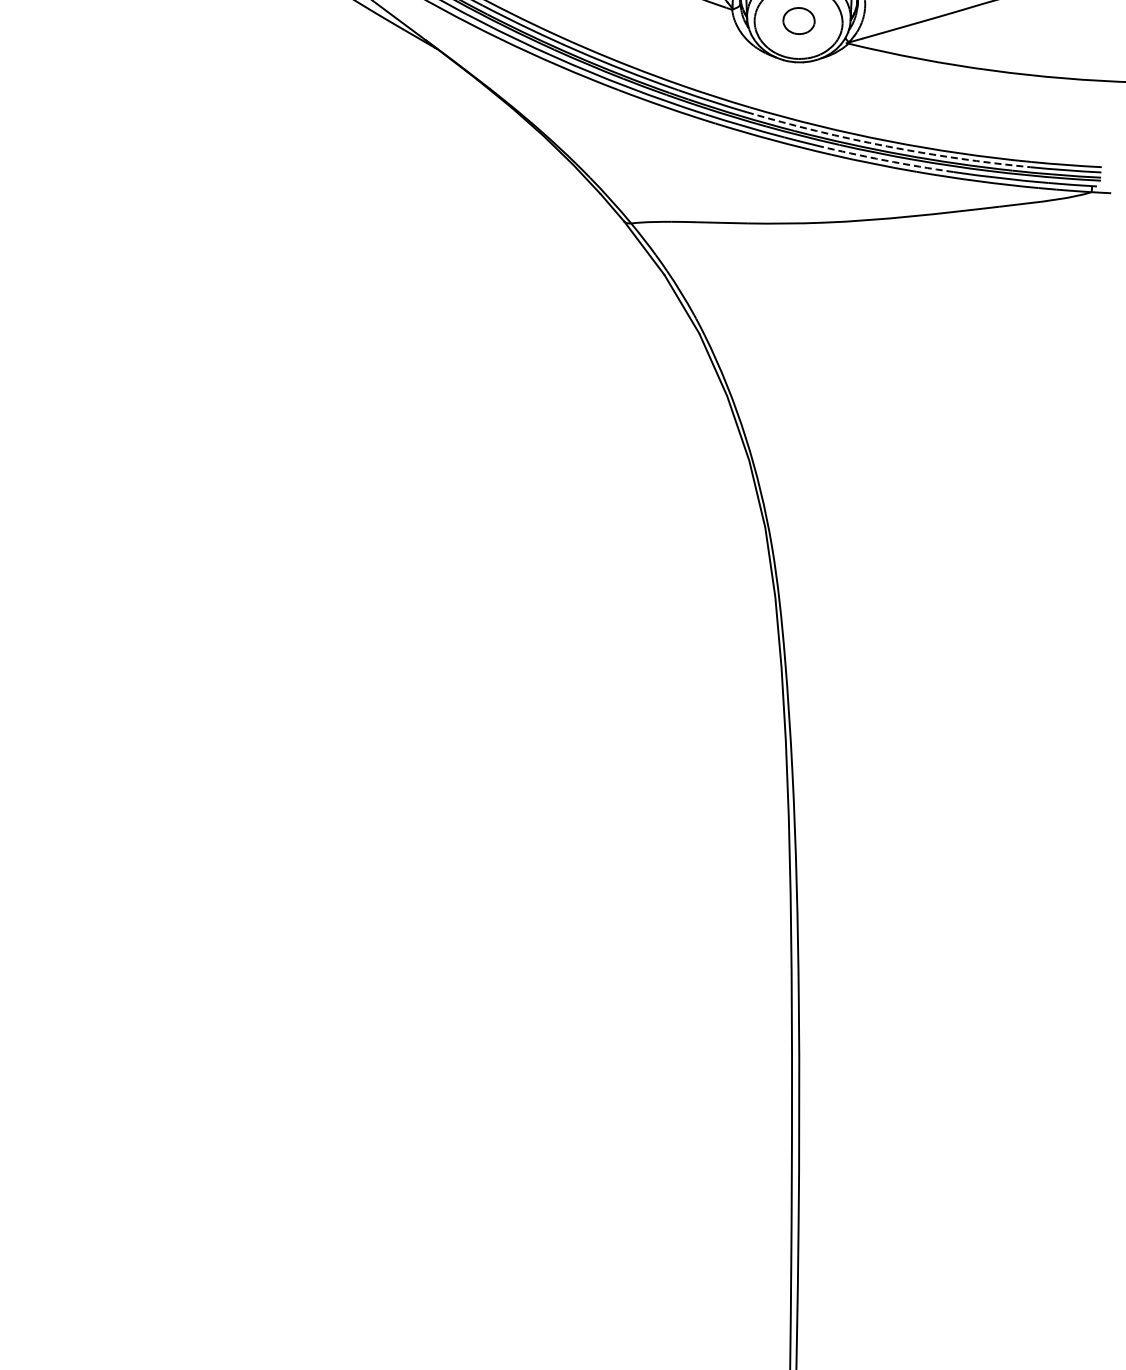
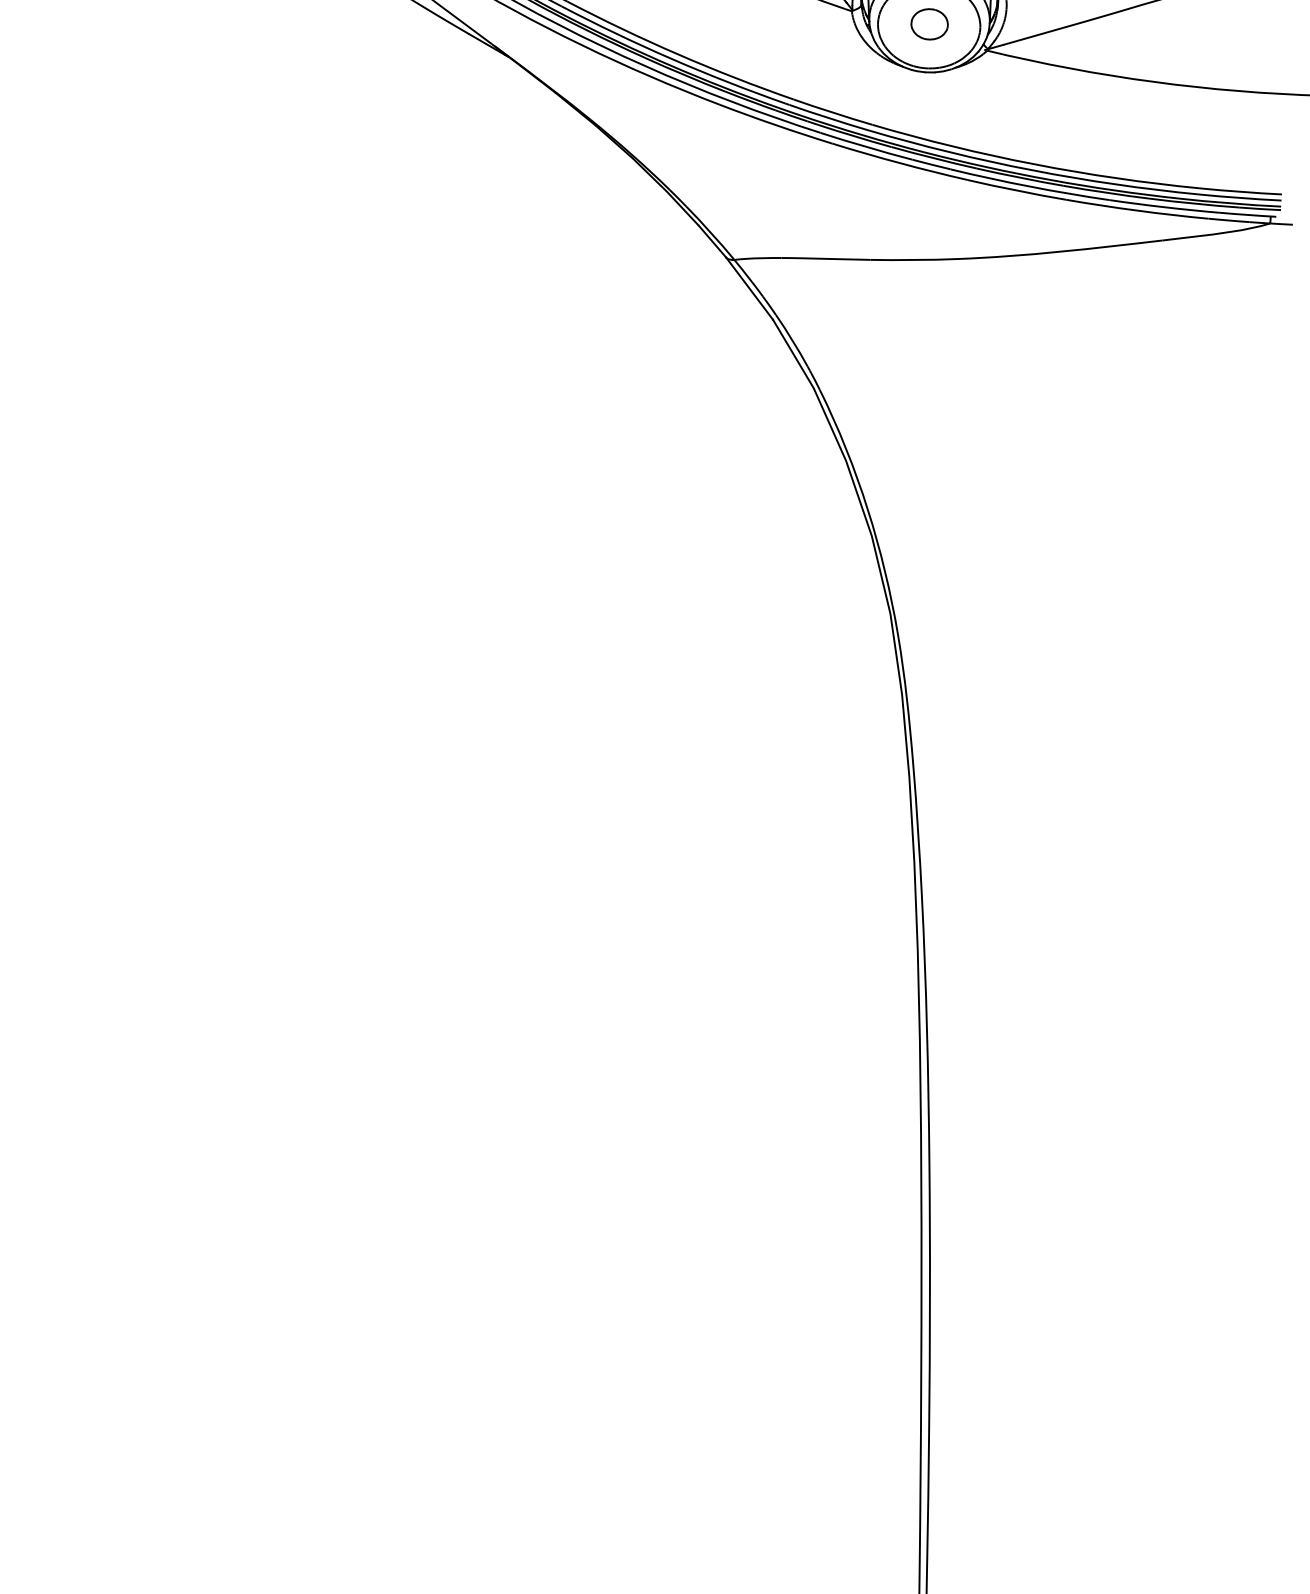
arc: (887, 146) -> (1032, 170), dashed -> solid
arc: (884, 160) -> (1029, 186), dashed -> solid

